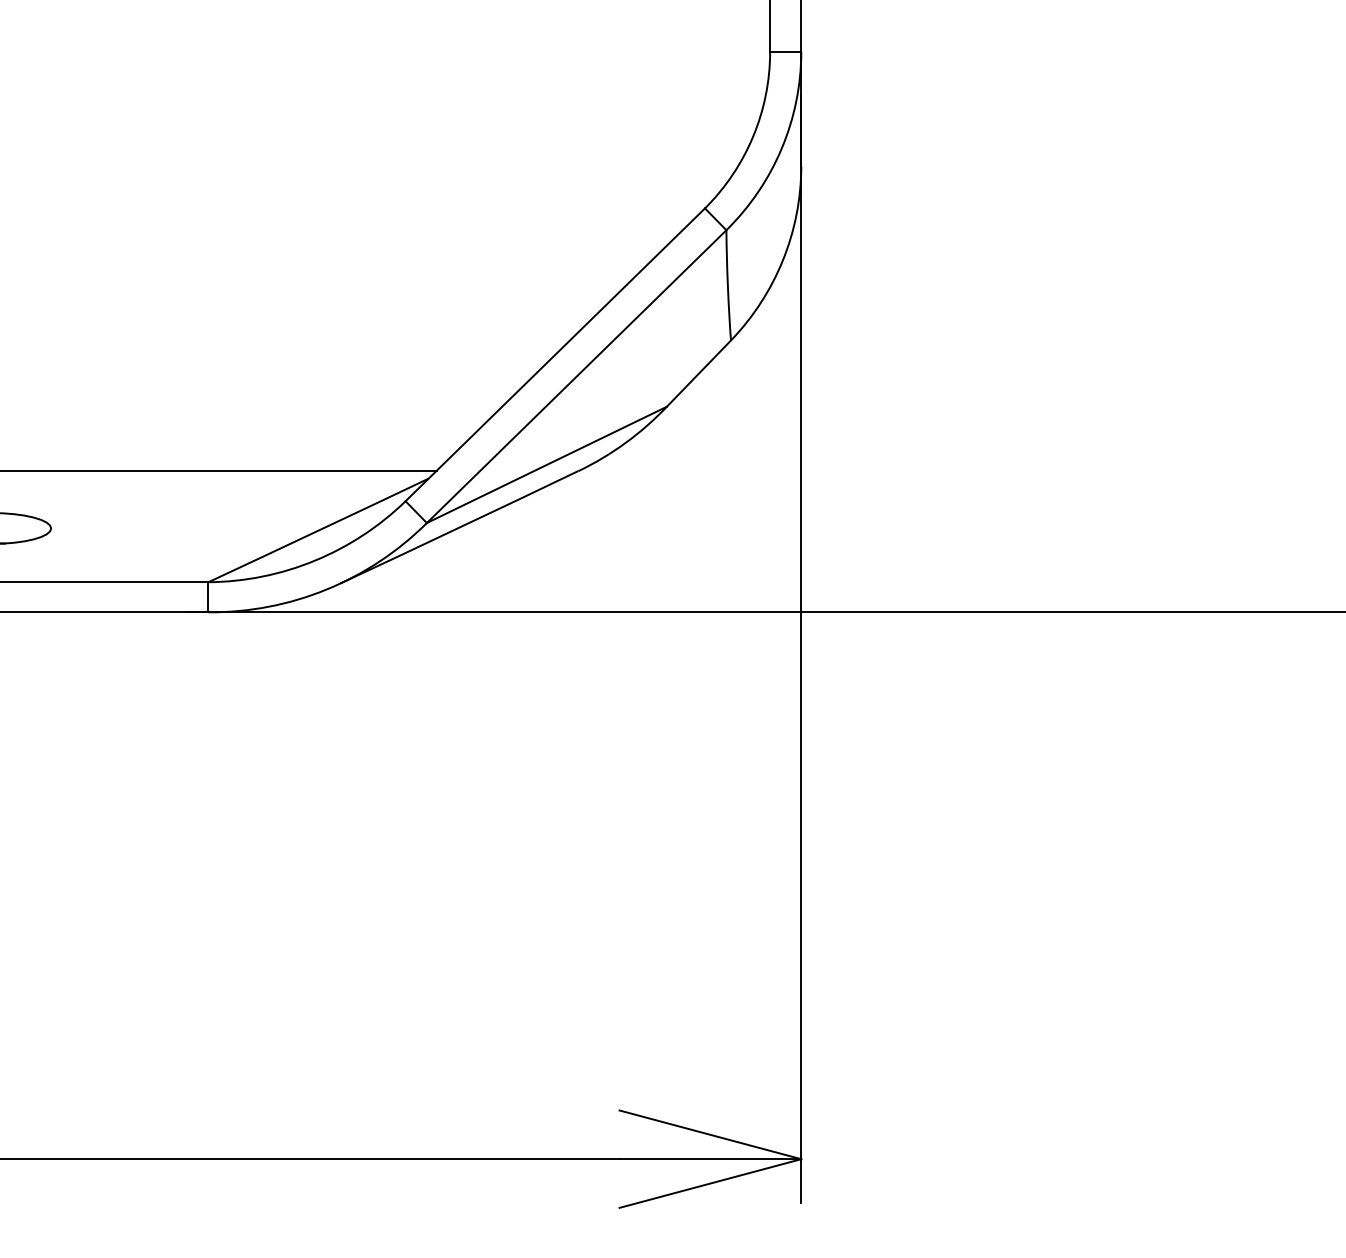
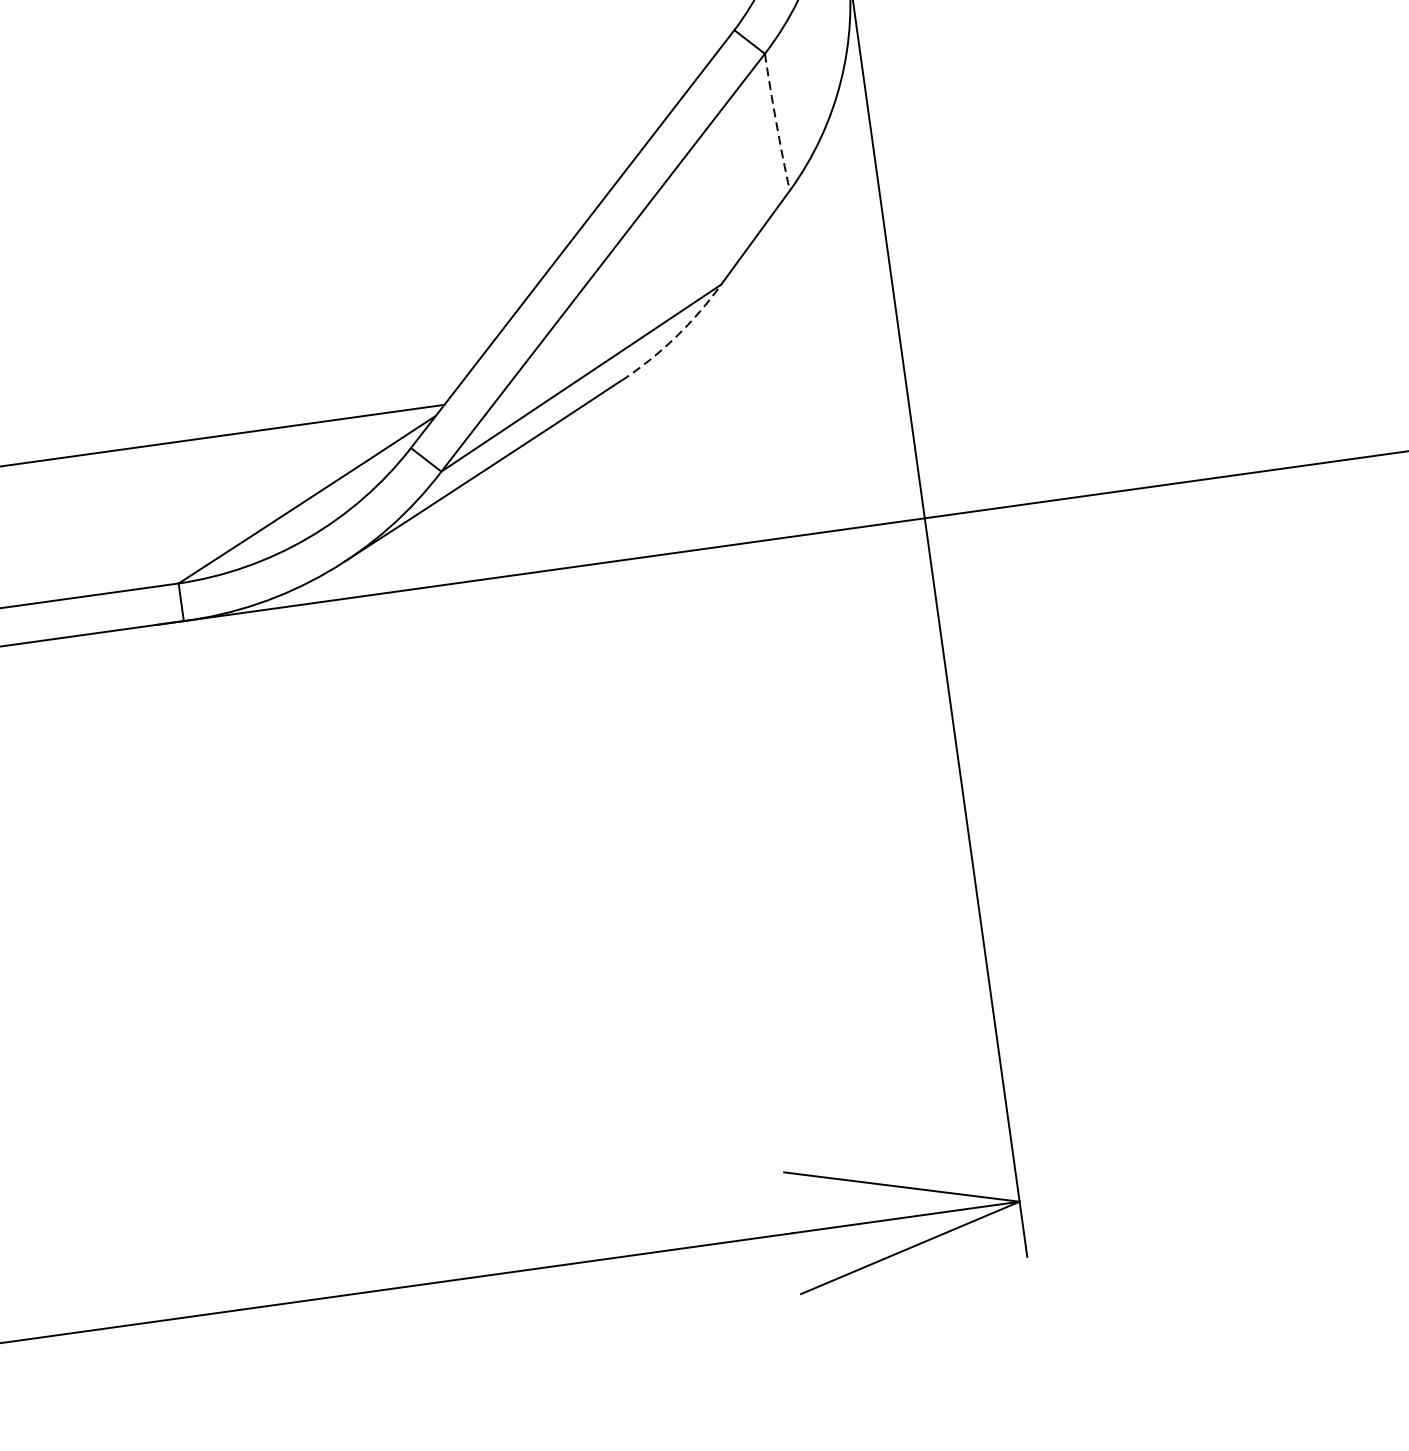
arc: (727, 285) -> (775, 122), solid -> dashed
arc: (625, 443) -> (675, 337), solid -> dashed

